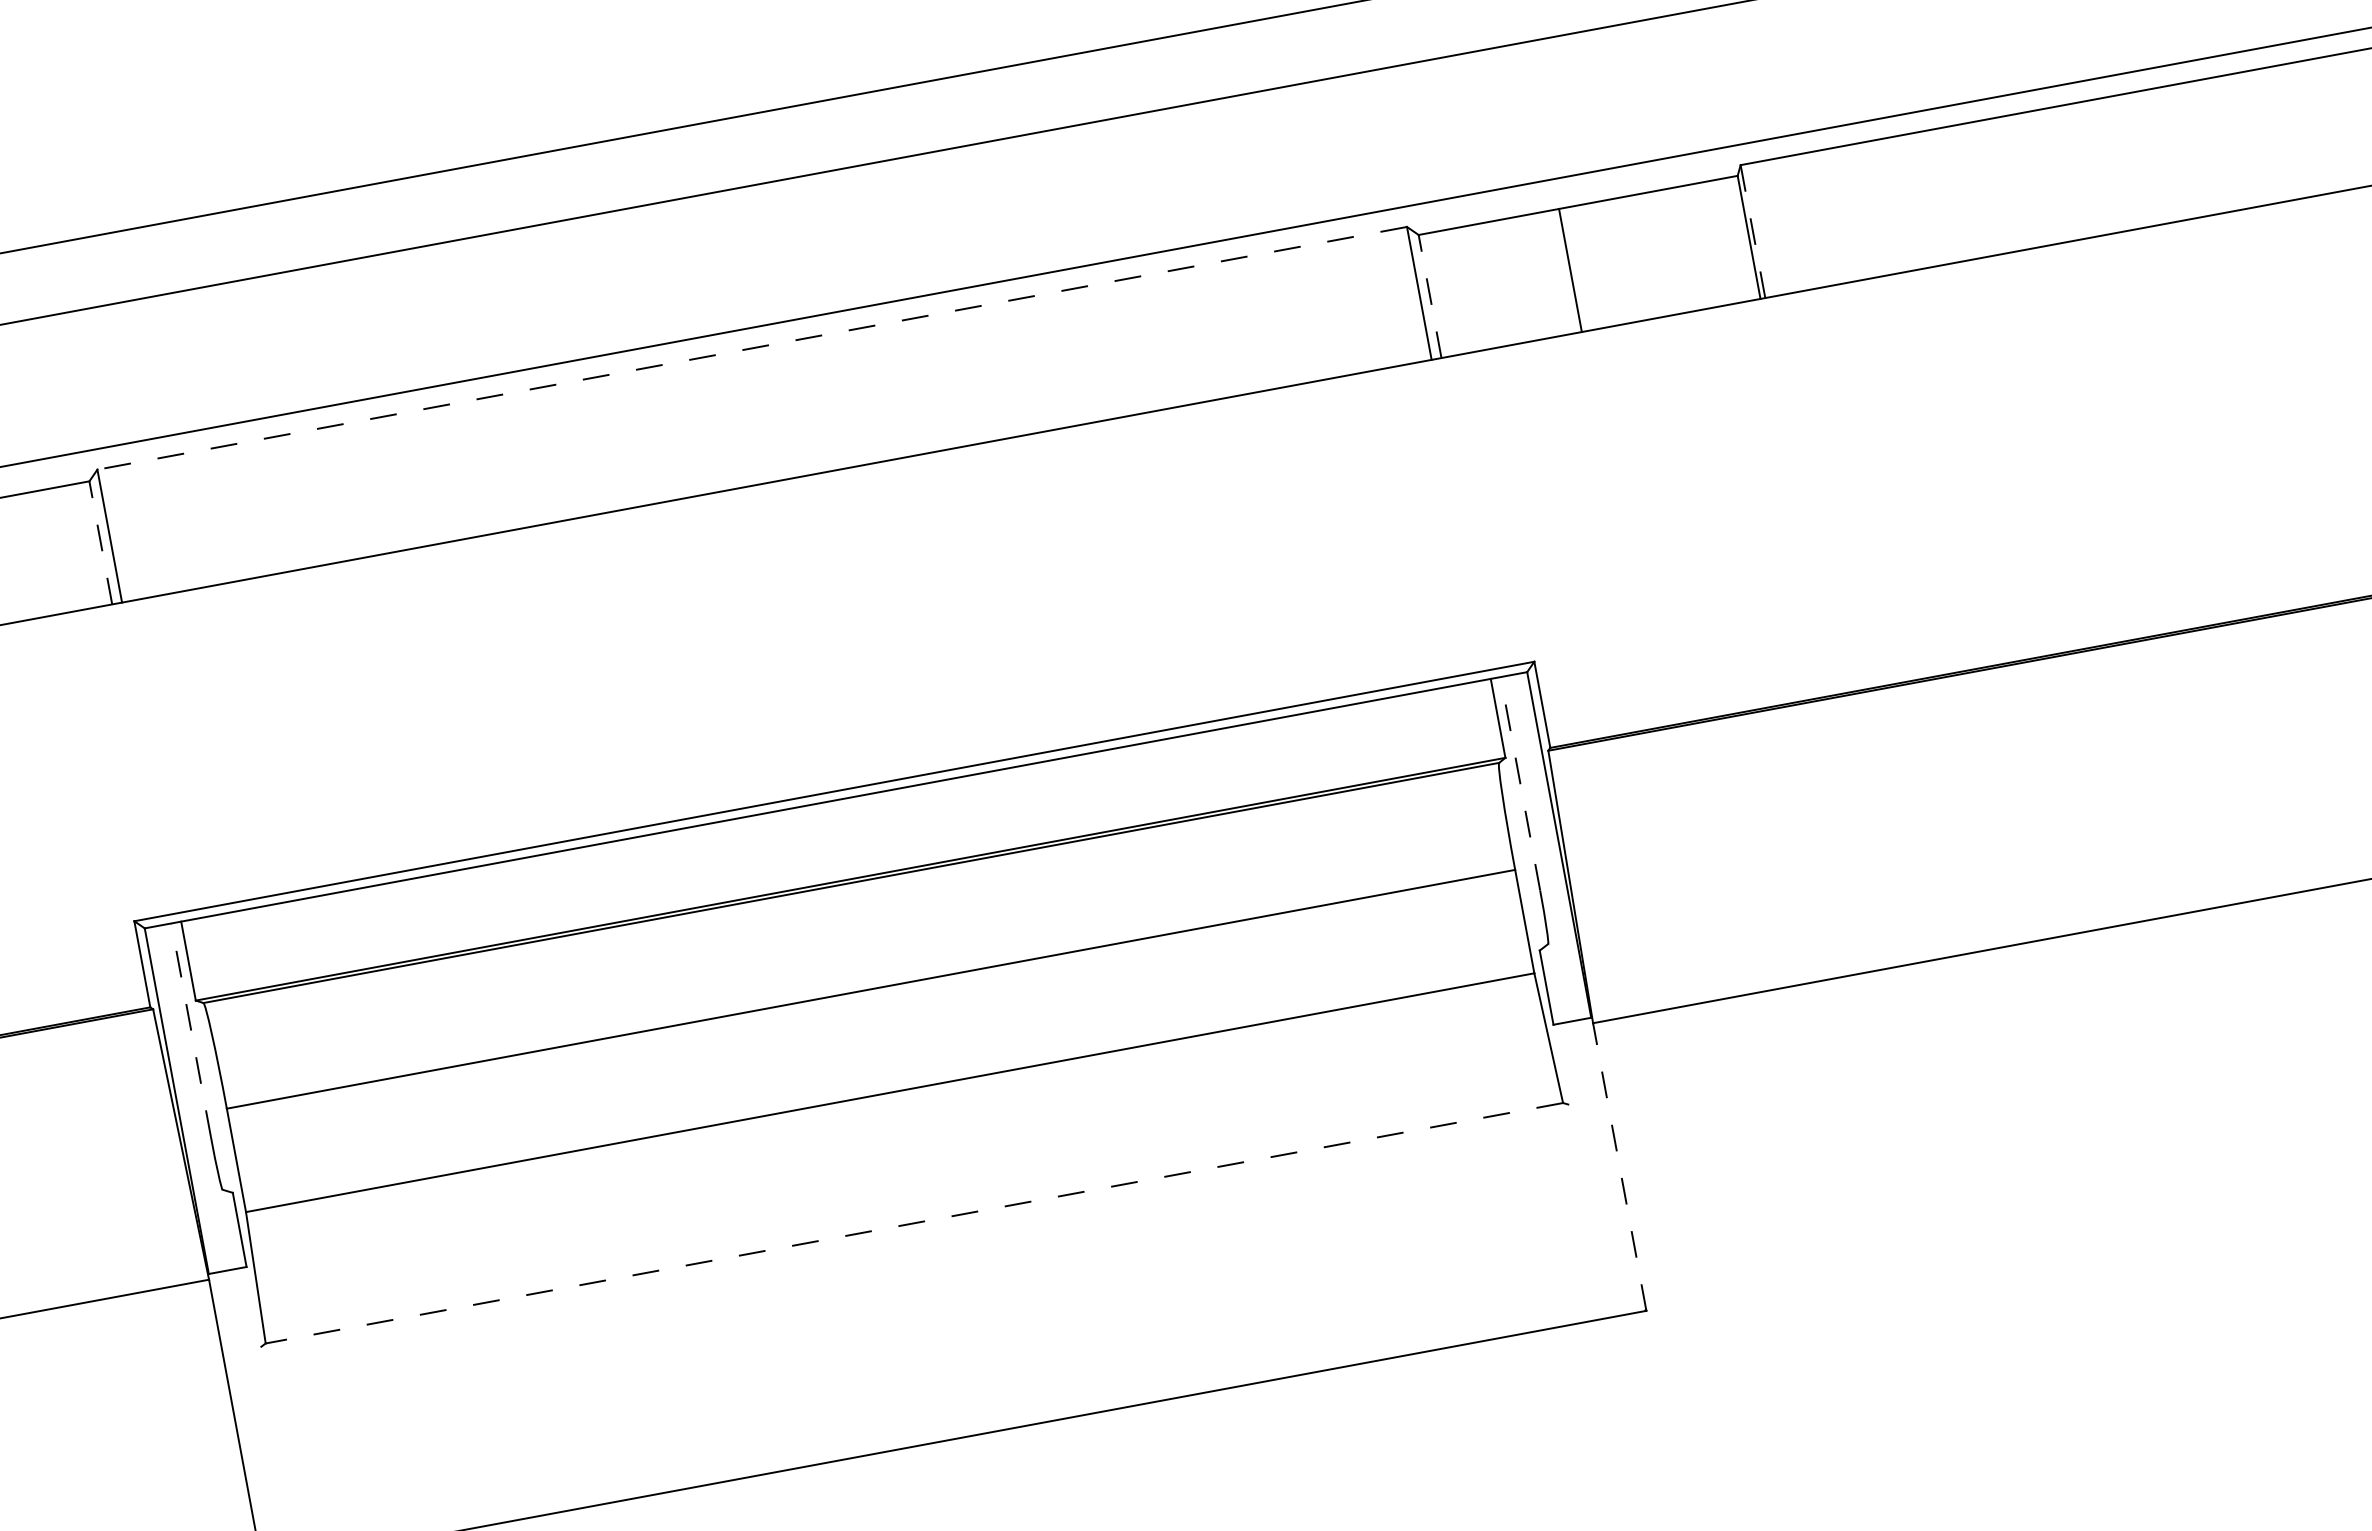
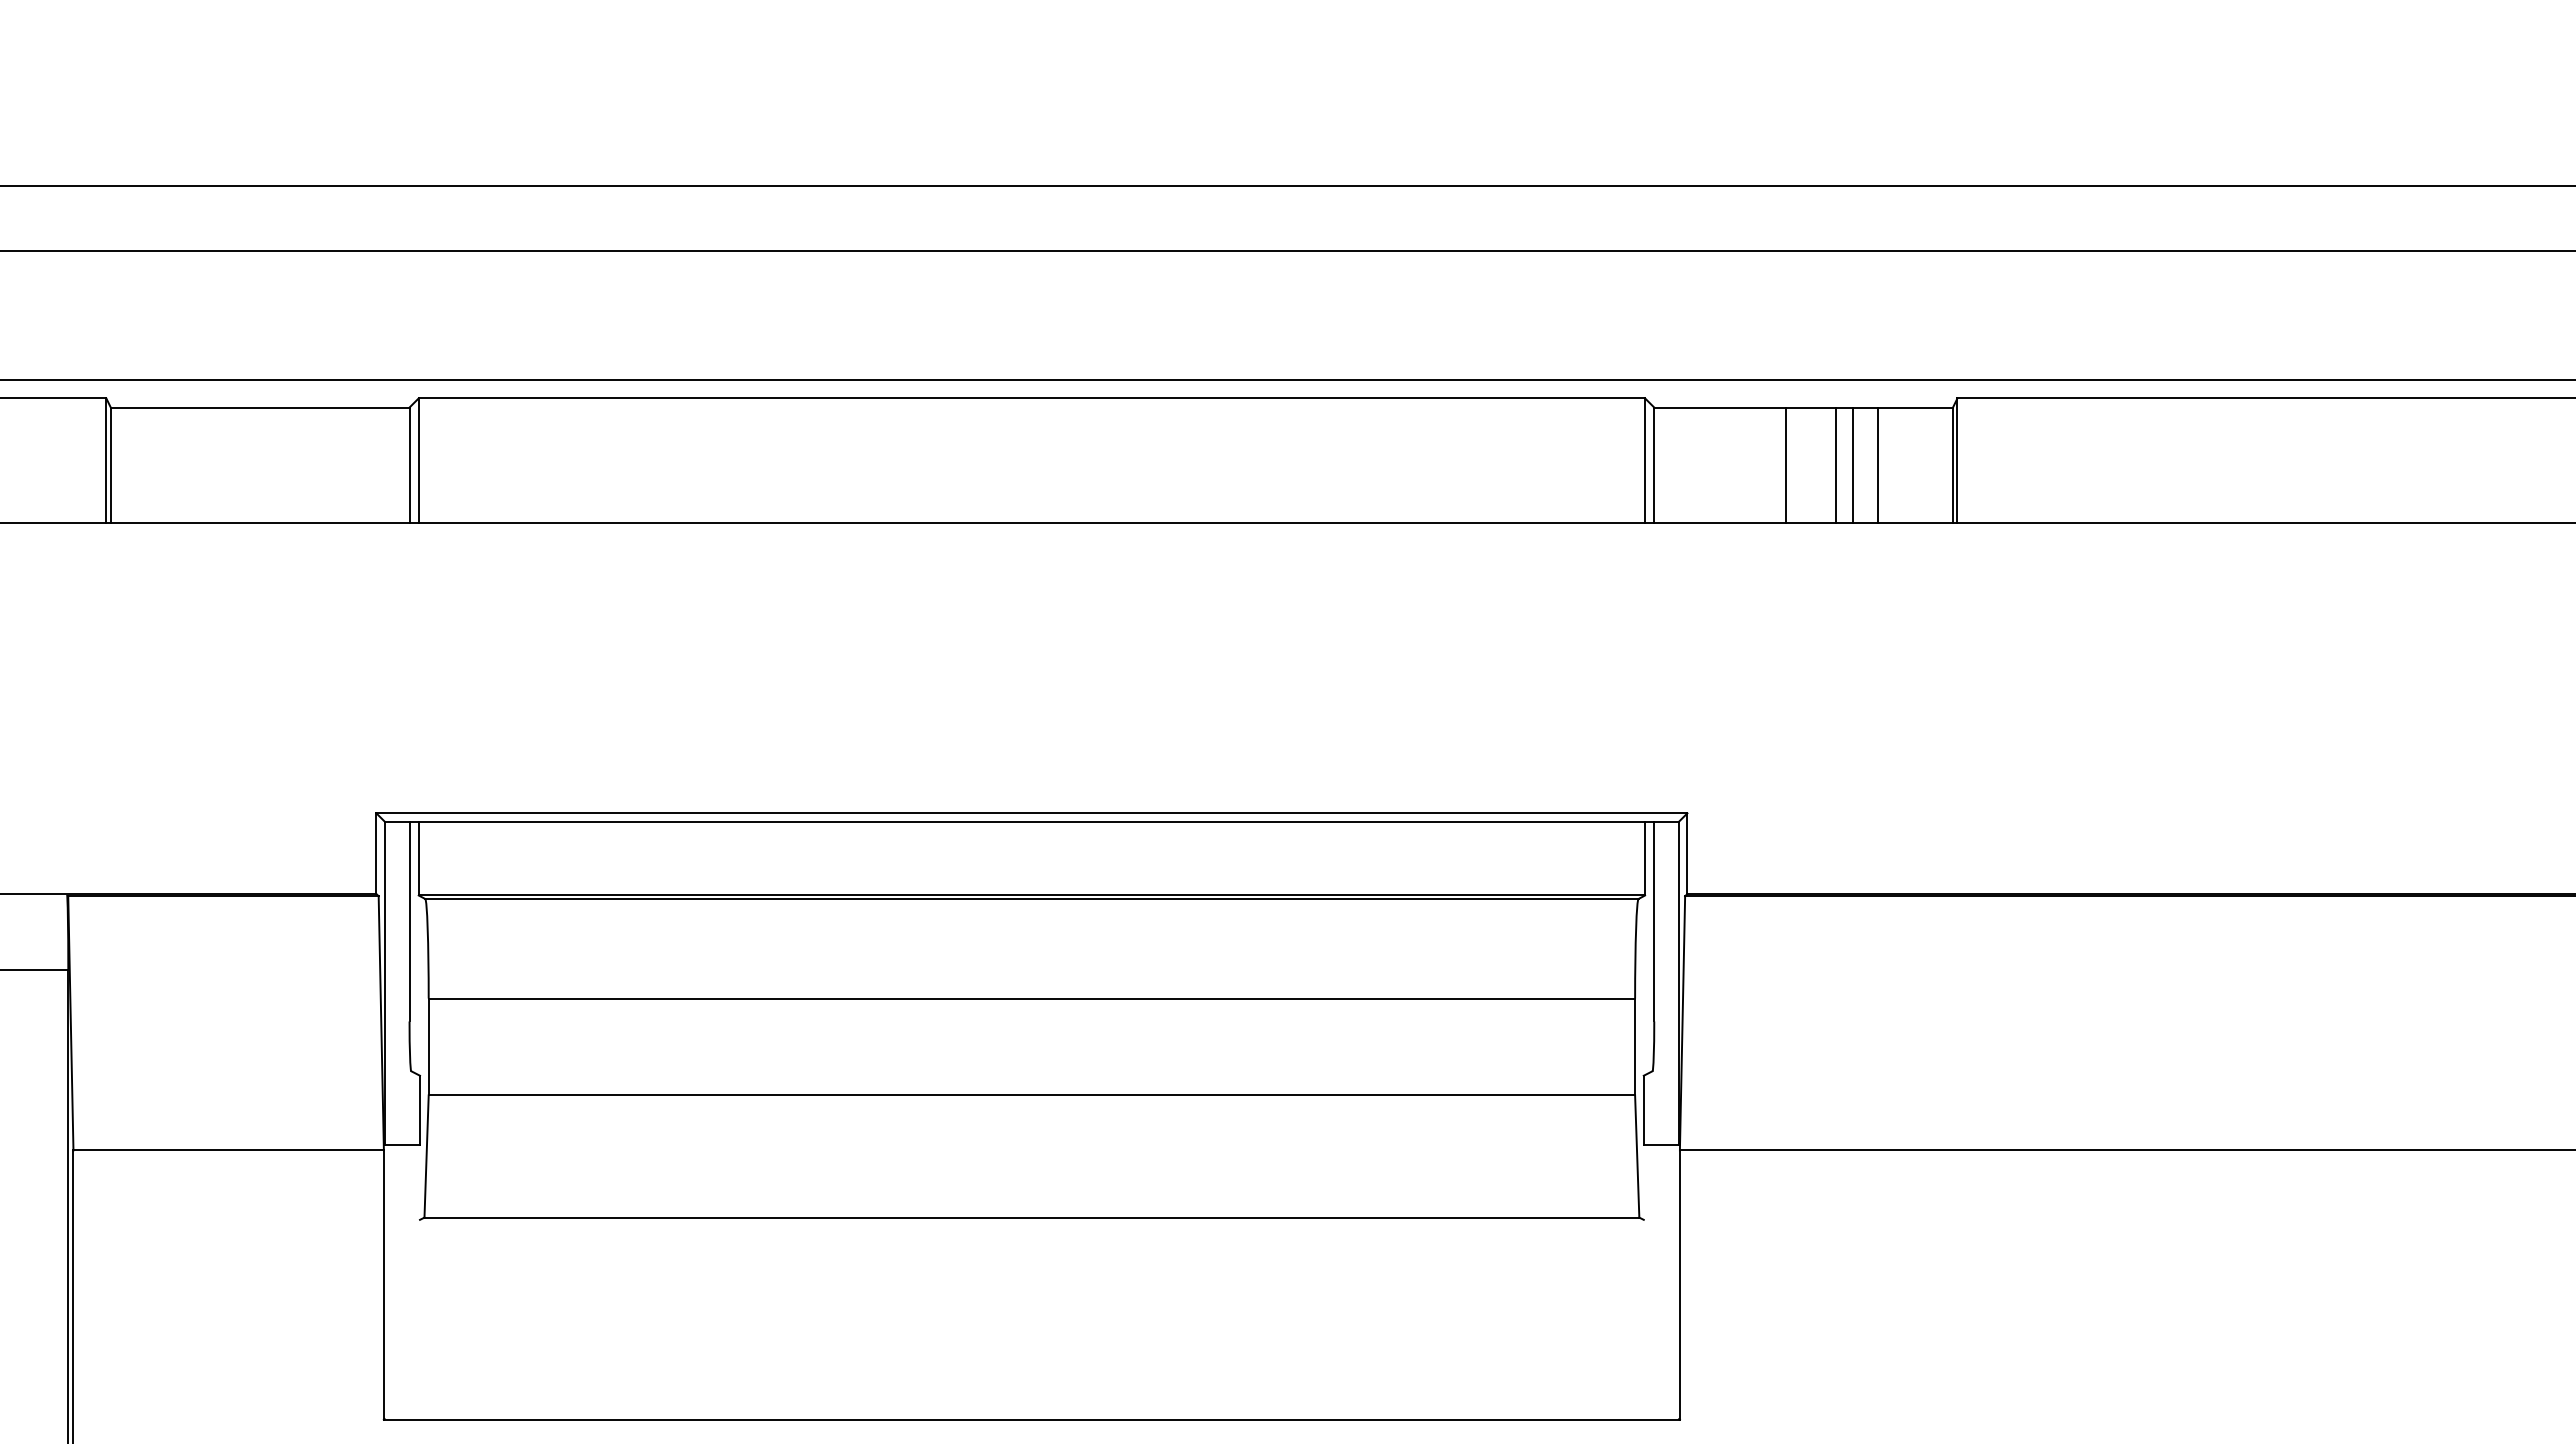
line: (1753, 232) -> (1957, 461), dashed -> solid
line: (1668, 251) -> (1877, 464), added
line: (1641, 256) -> (1852, 464), added
line: (1623, 259) -> (1835, 464), added
line: (1430, 296) -> (1654, 465), dashed -> solid
line: (751, 348) -> (1031, 398), dashed -> solid
line: (100, 543) -> (409, 465), dashed -> solid
line: (1520, 783) -> (1654, 921), dashed -> solid
line: (191, 1030) -> (409, 921), dashed -> solid
line: (1619, 1167) -> (1679, 1285), dashed -> solid
line: (913, 1223) -> (1031, 1217), dashed -> solid

